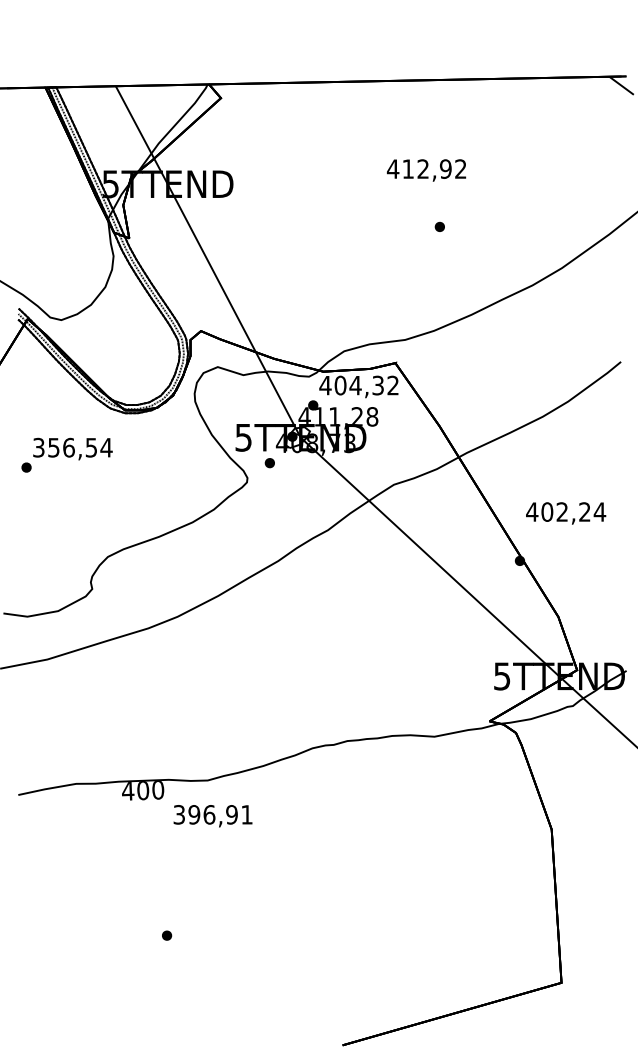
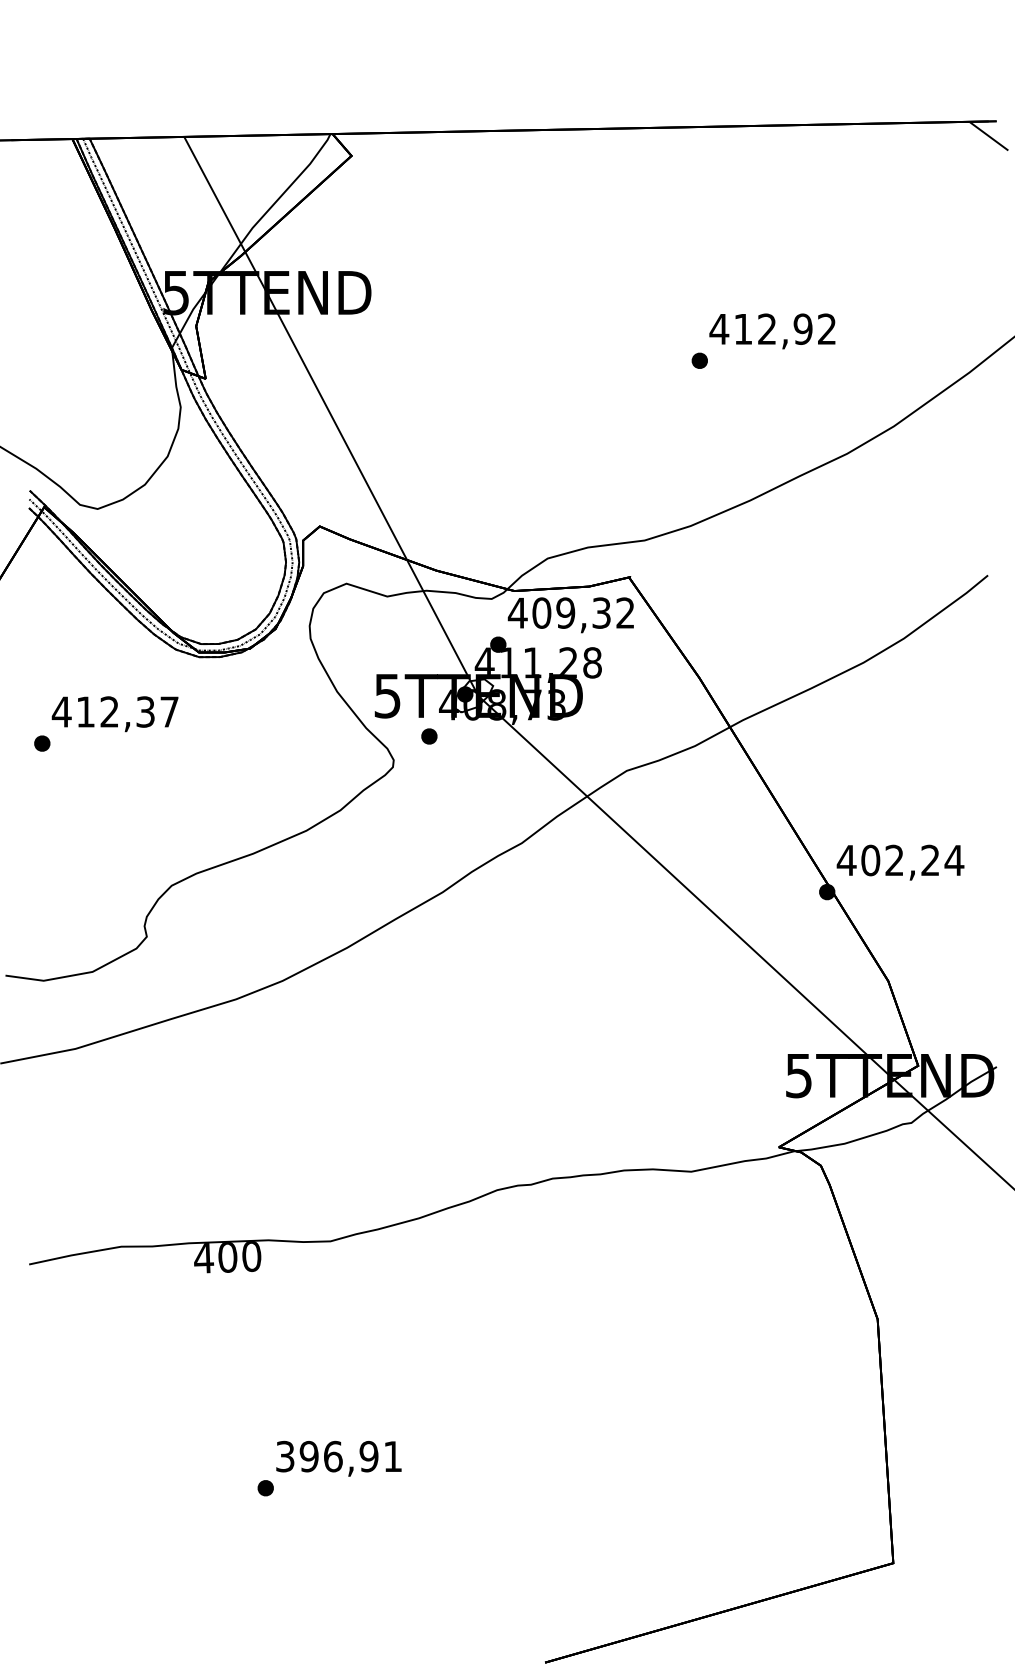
text: (426, 170) -> (772, 331), moved
text: (355, 385) -> (565, 612), 404,32 -> 409,32
text: (72, 447) -> (115, 711), 356,54 -> 412,37
text: (566, 513) -> (901, 862), moved
text: (212, 816) -> (338, 1459), moved

